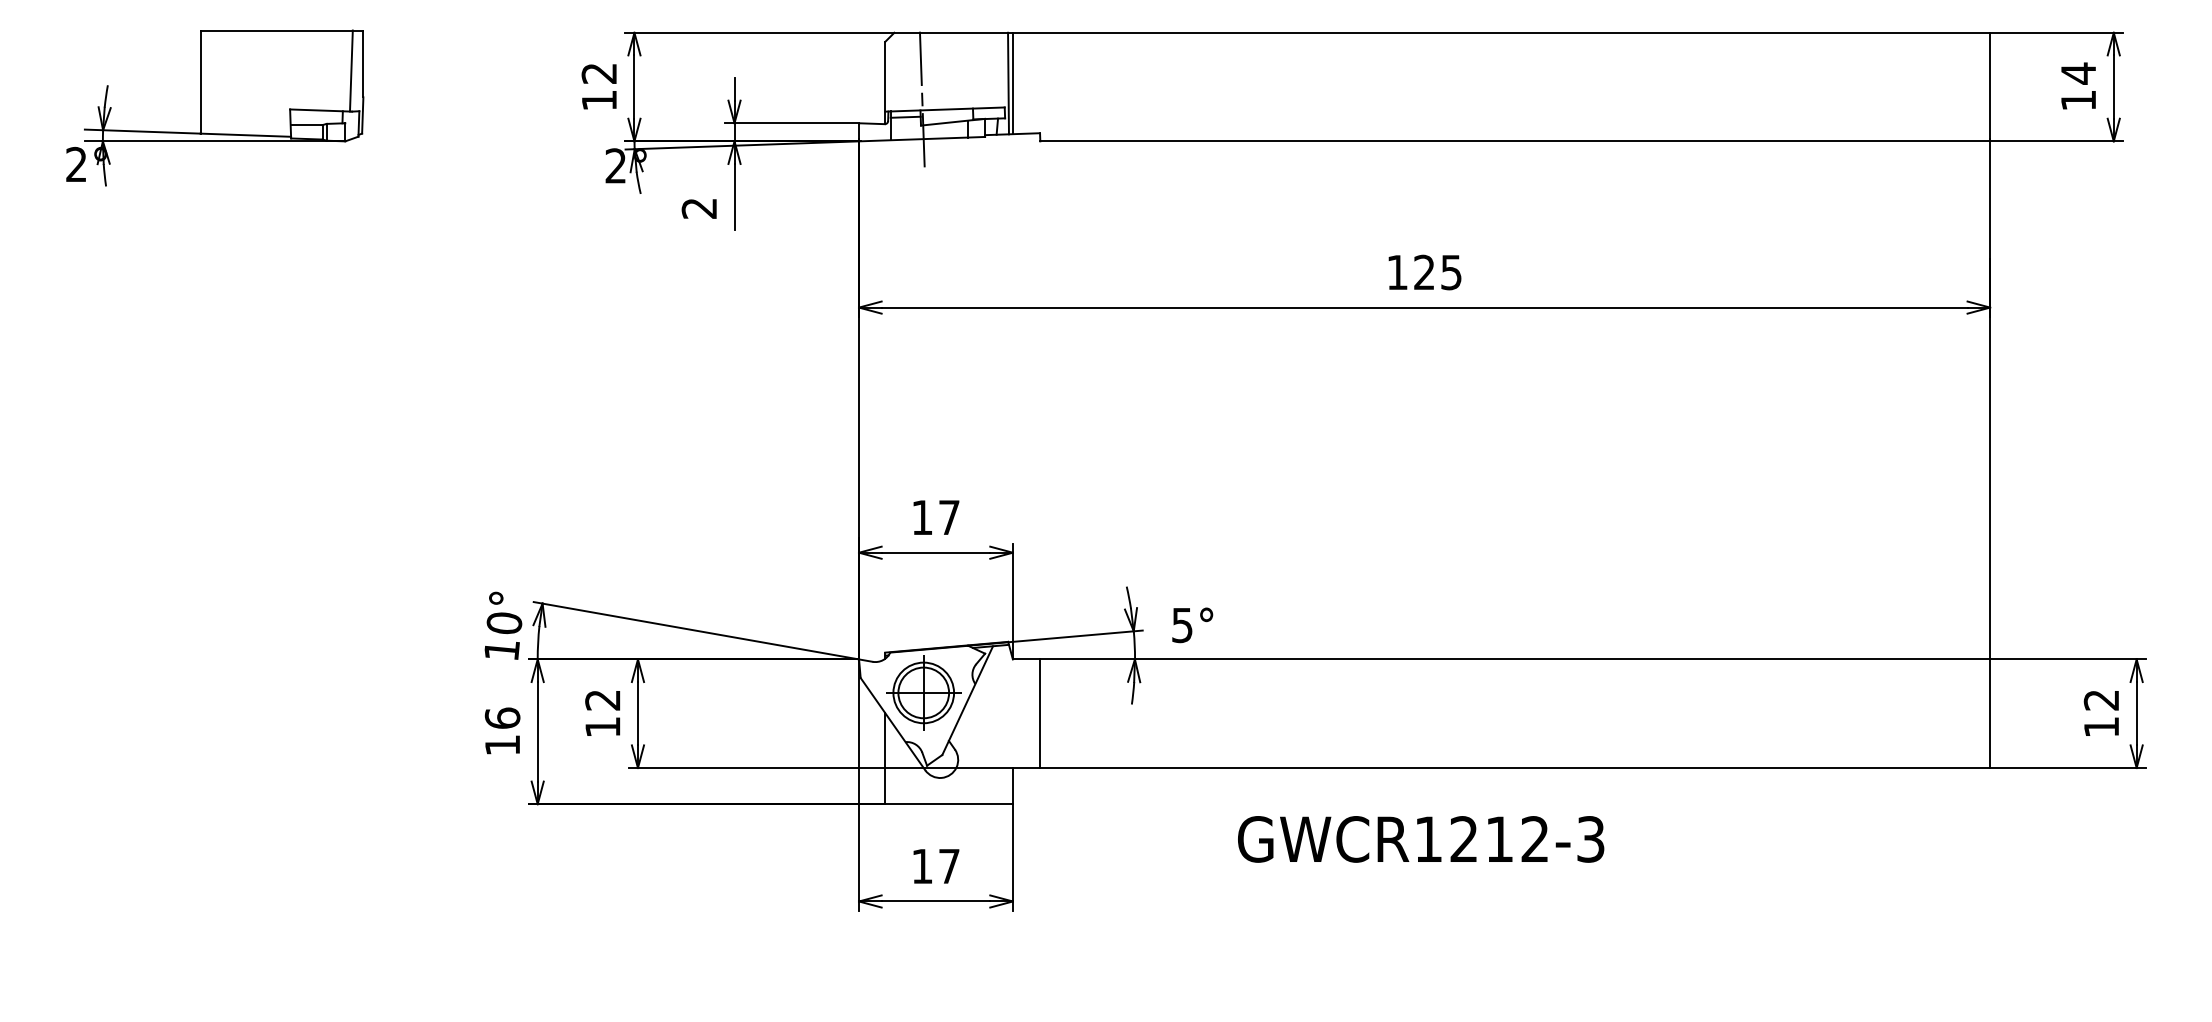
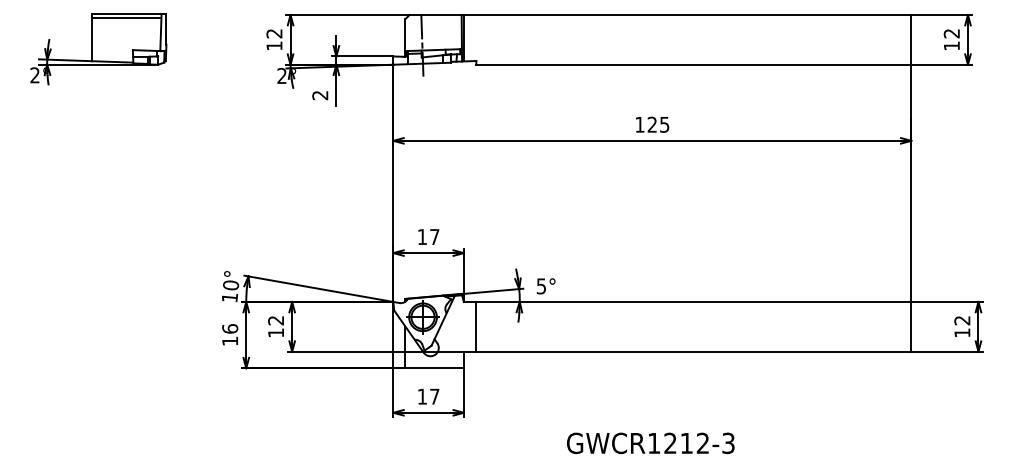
line: (276, 40) -> (126, 18), added
text: (2077, 73) -> (951, 33), 14 -> 12
text: (1420, 839) -> (650, 443), moved

